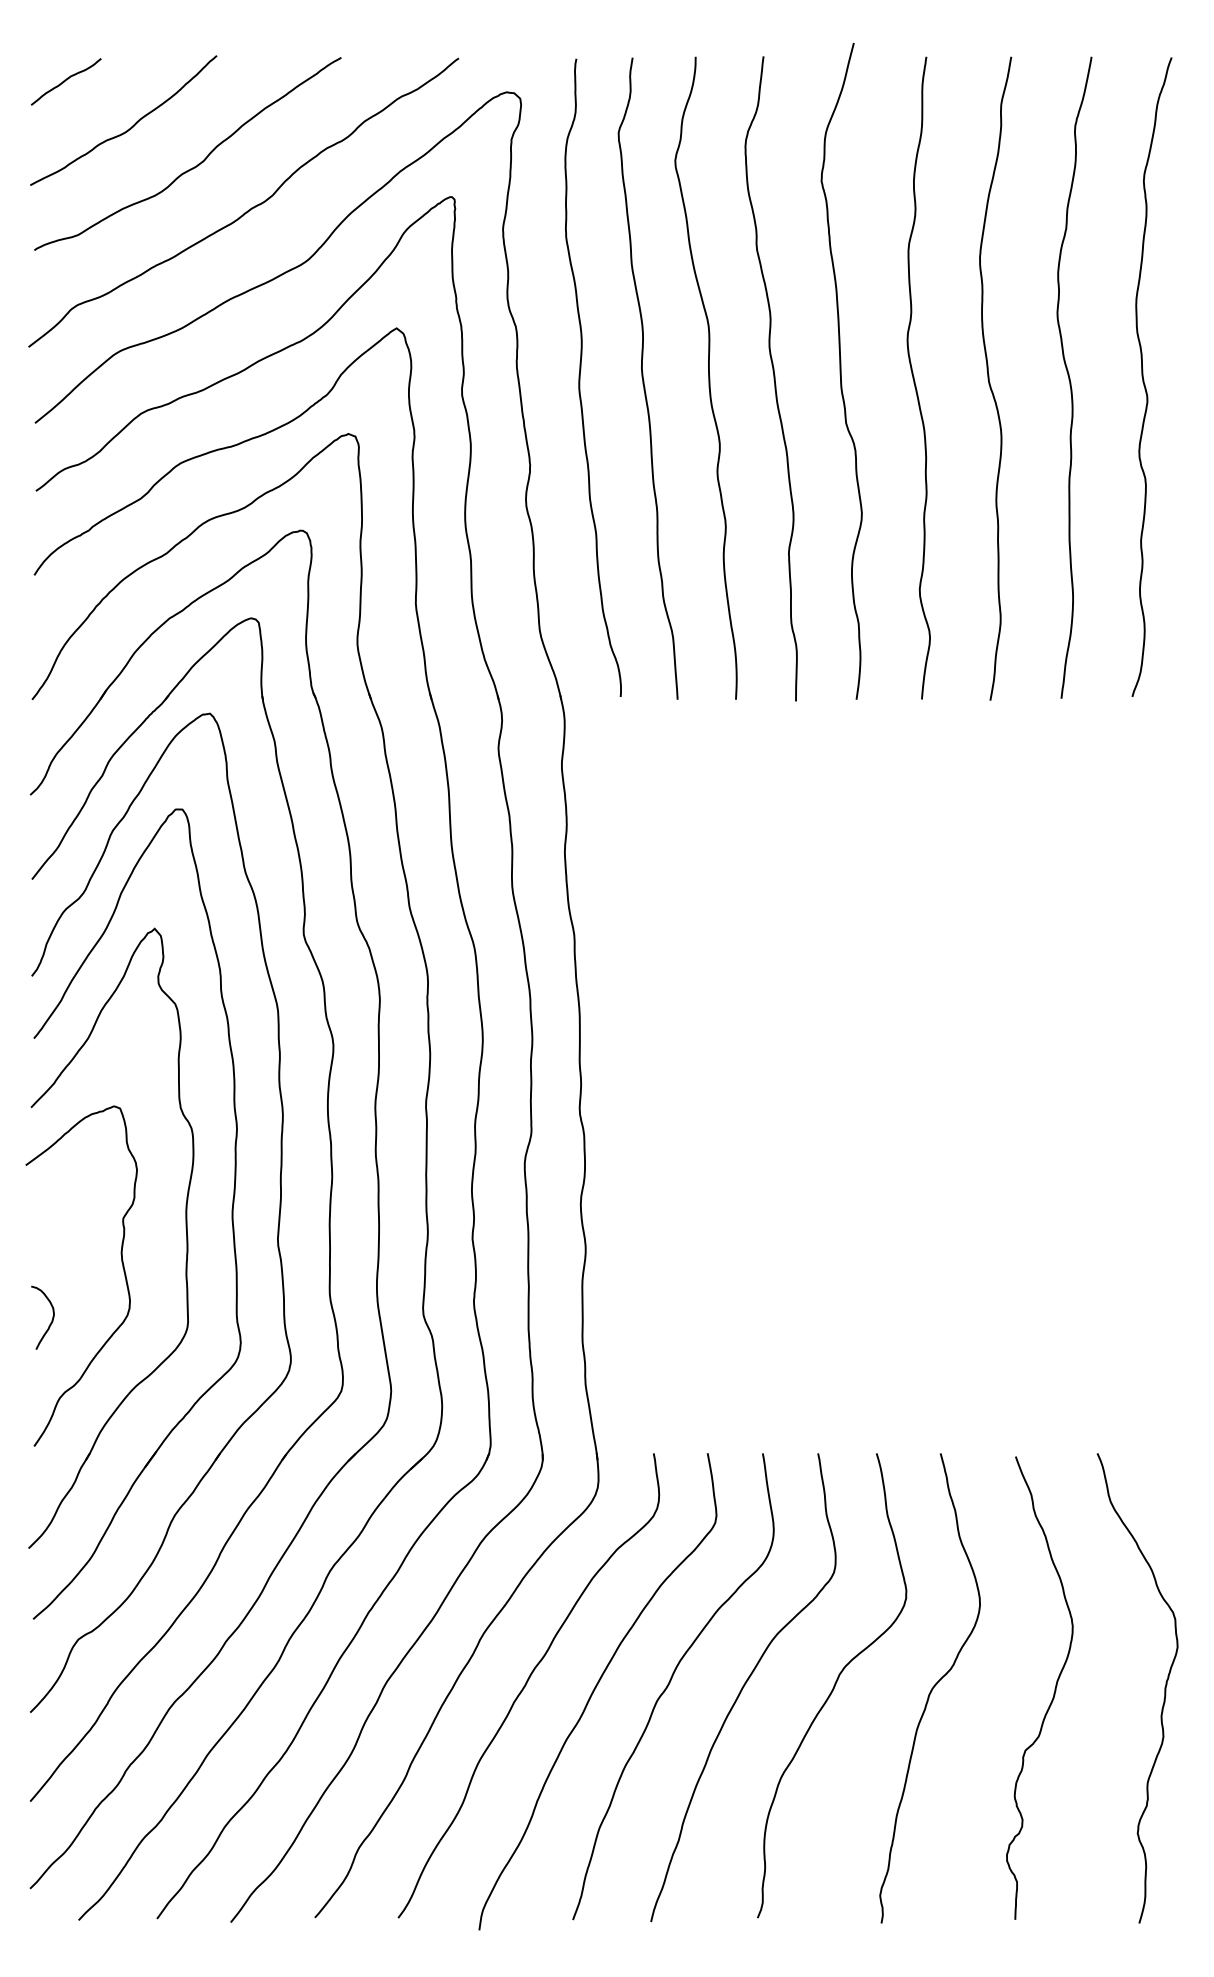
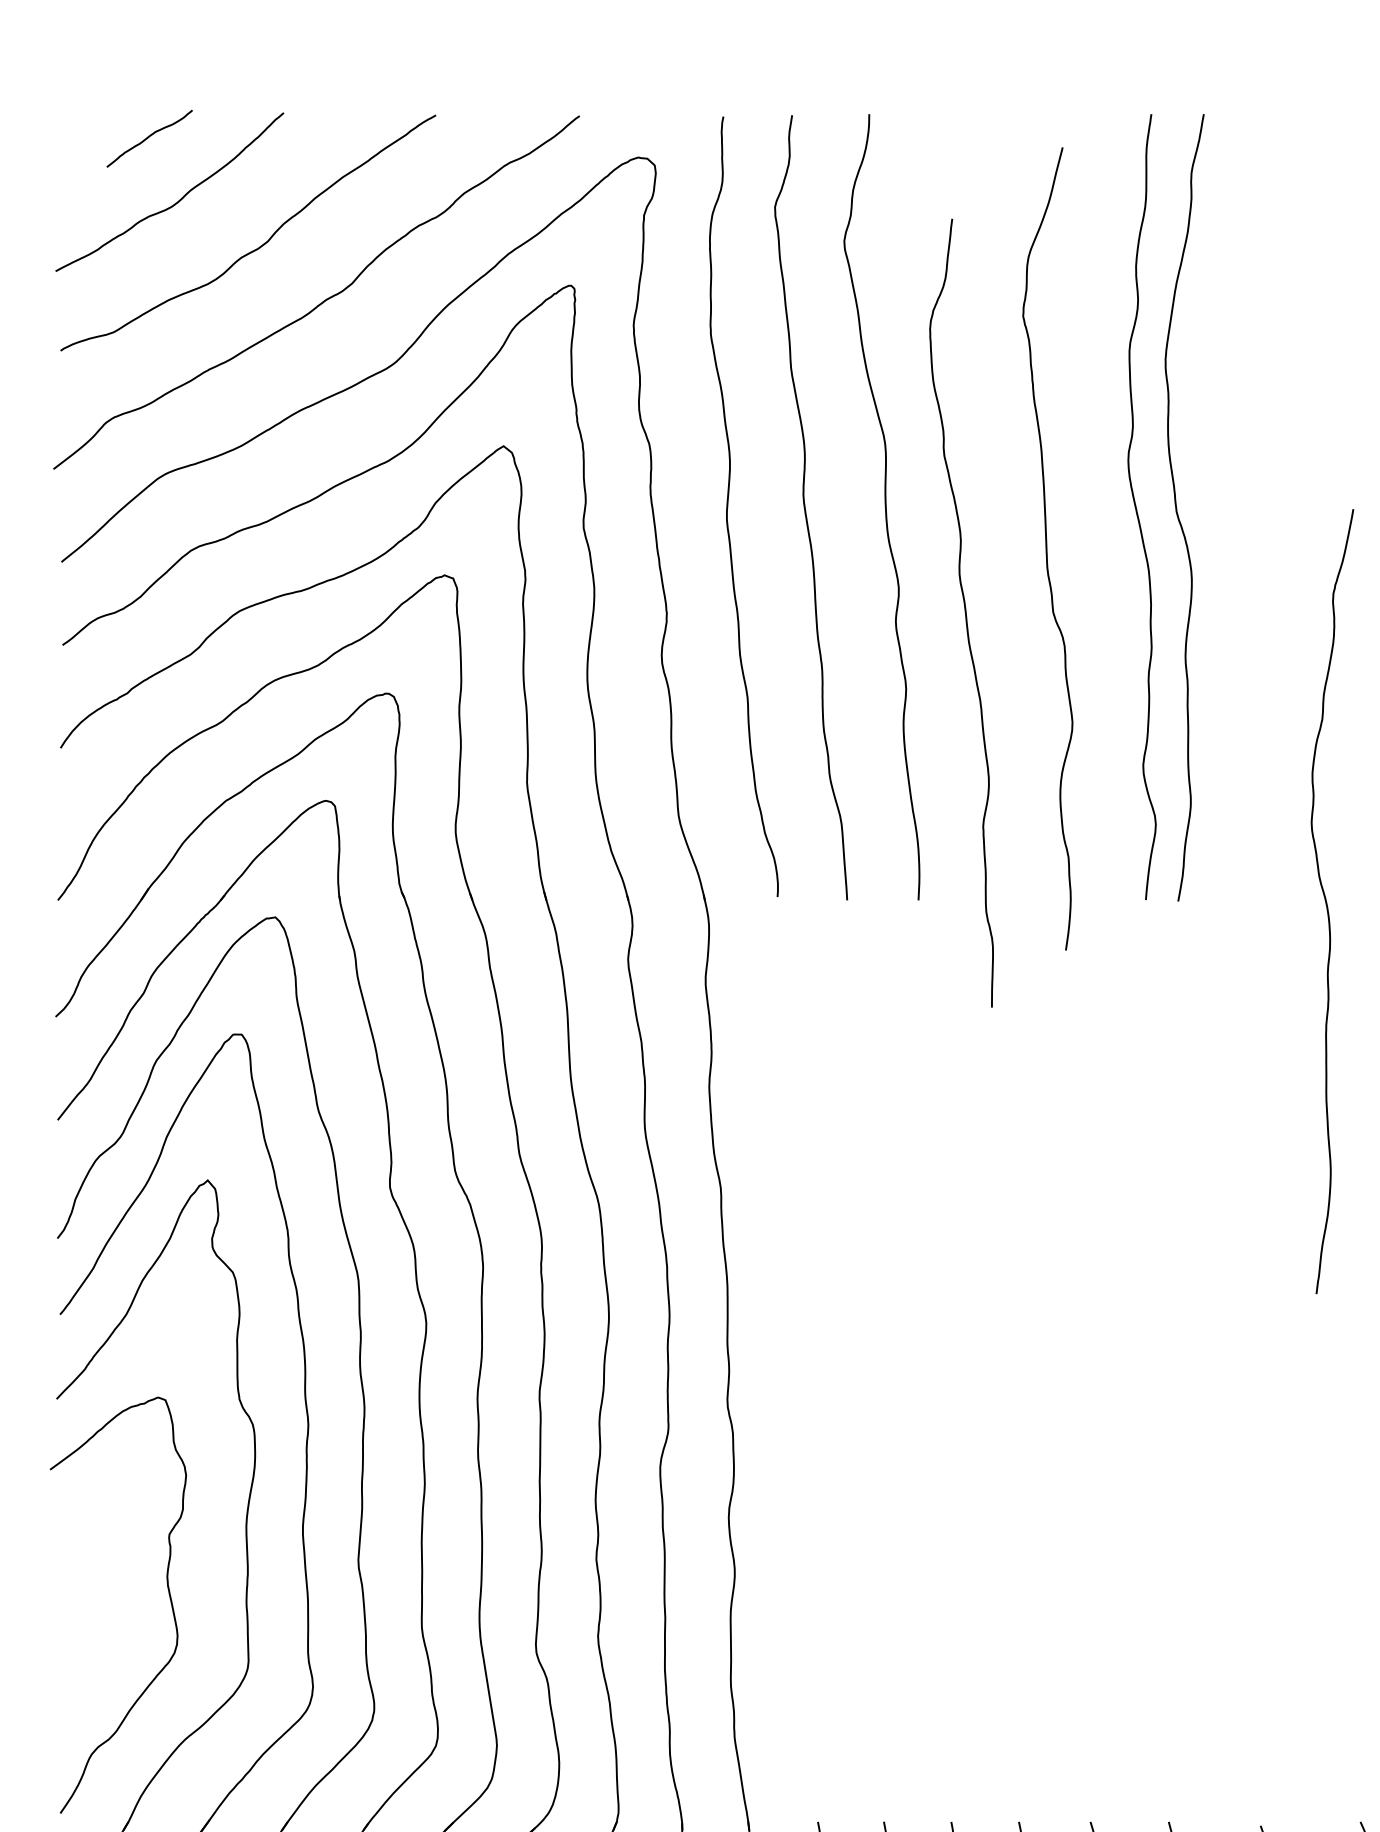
curve: (65, 81) -> (148, 138), moved
curve: (841, 370) -> (1047, 547), moved
curve: (1070, 377) -> (1327, 901), moved
curve: (773, 378) -> (964, 612), moved
curve: (989, 378) -> (1177, 507), moved
curve: (50, 1322) -> (80, 1661), removed

